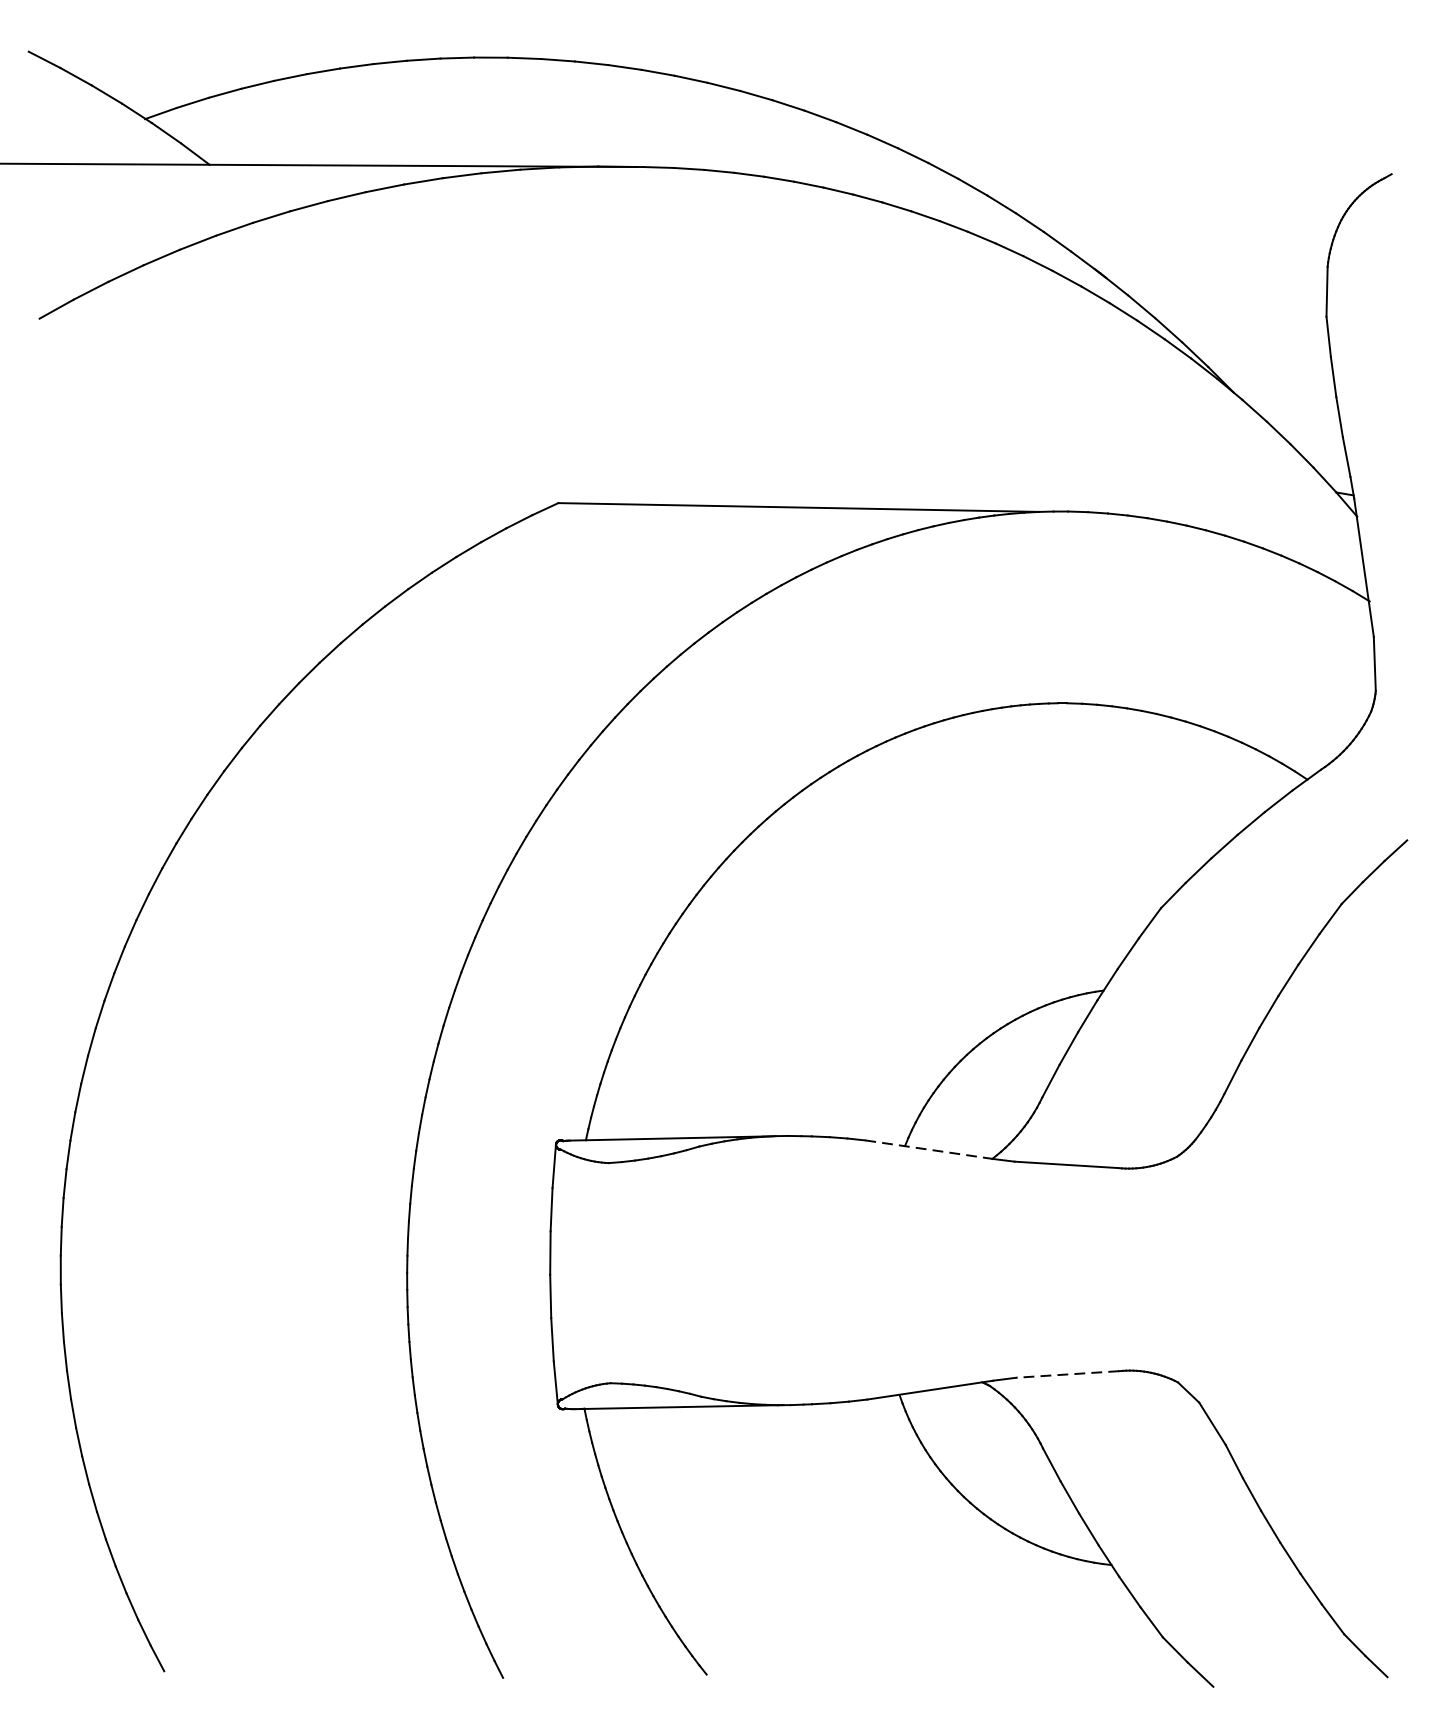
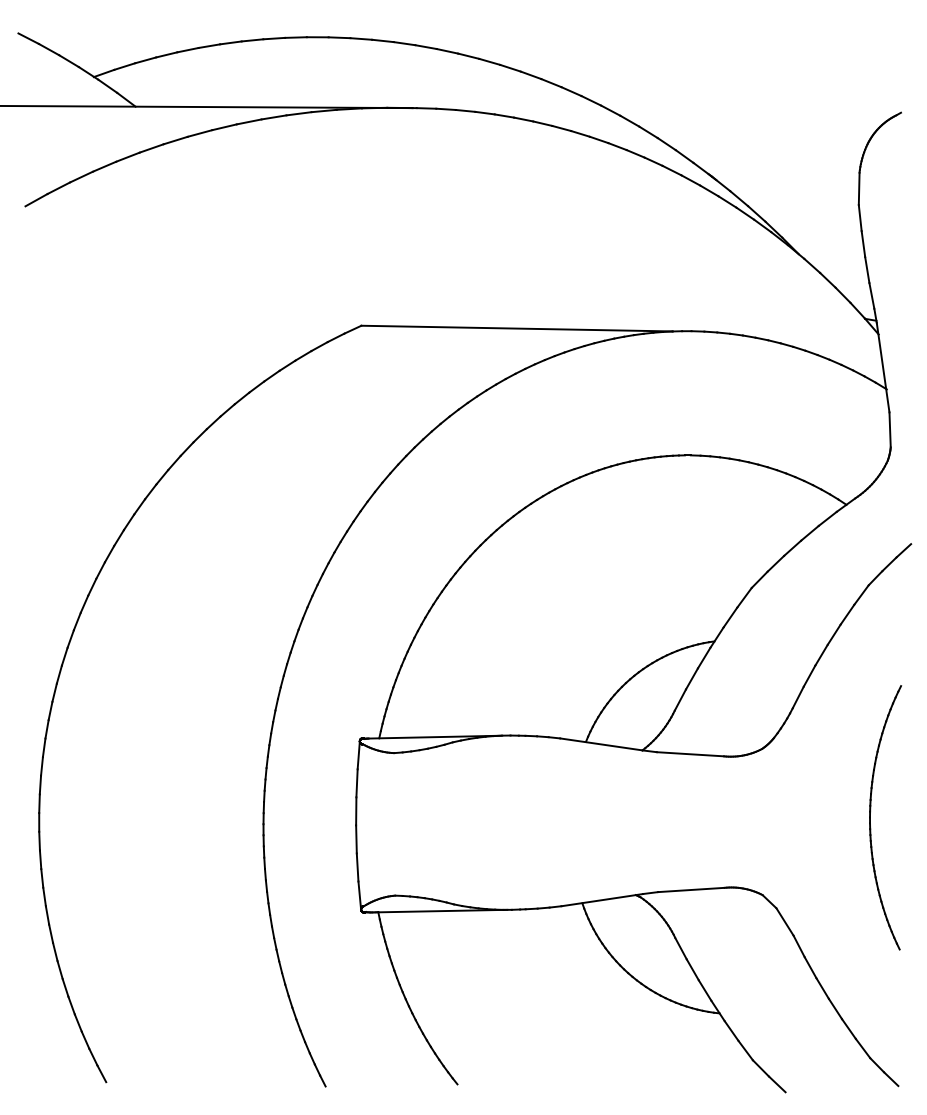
line: (929, 1149) -> (601, 744), dashed -> solid
part: (1344, 1262) -> (870, 817), added
line: (1066, 1375) -> (690, 890), dashed -> solid

